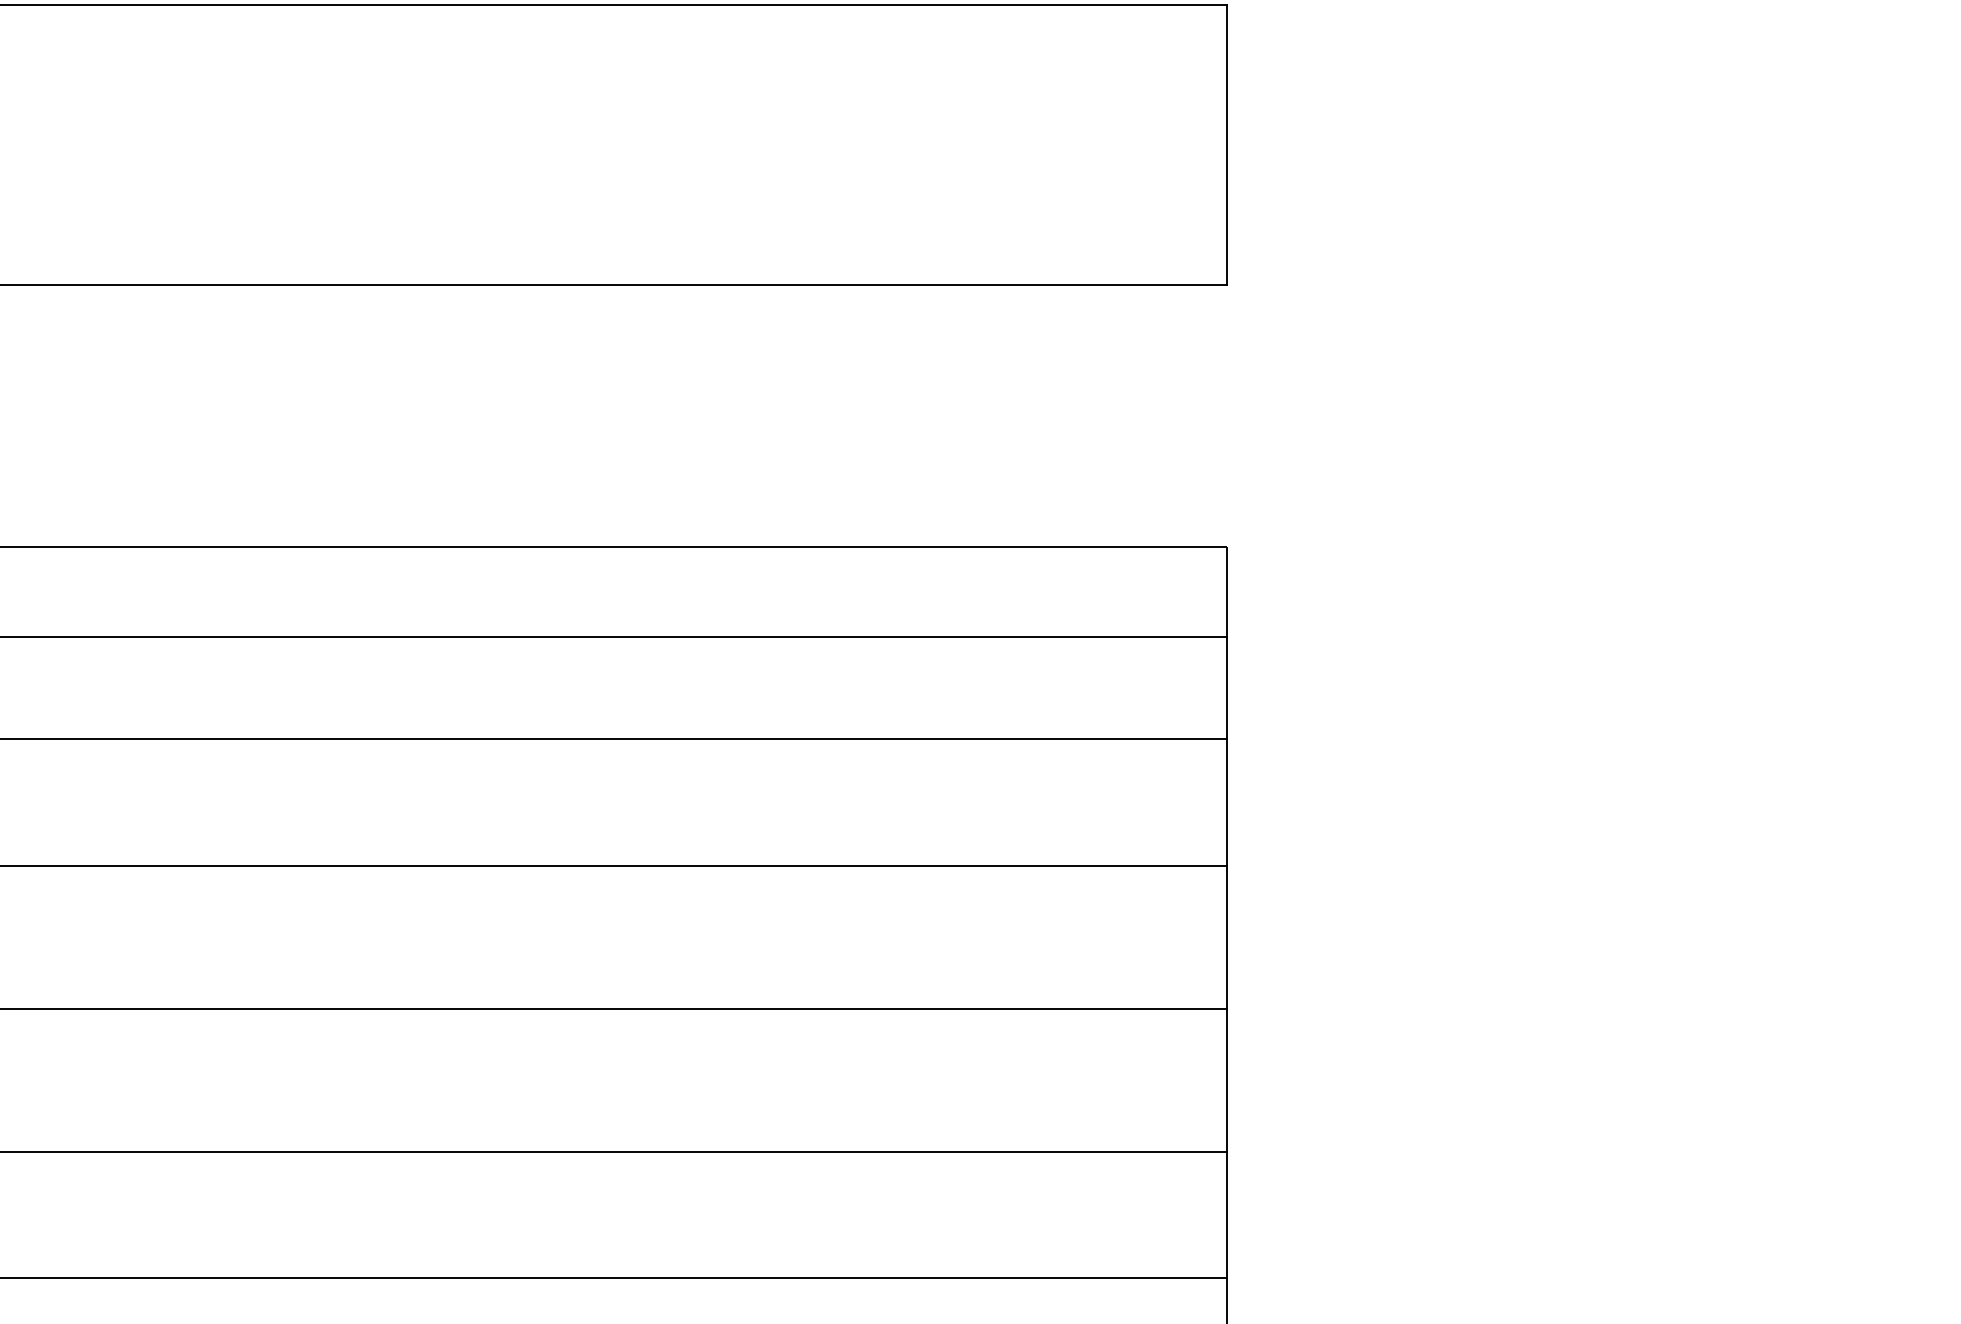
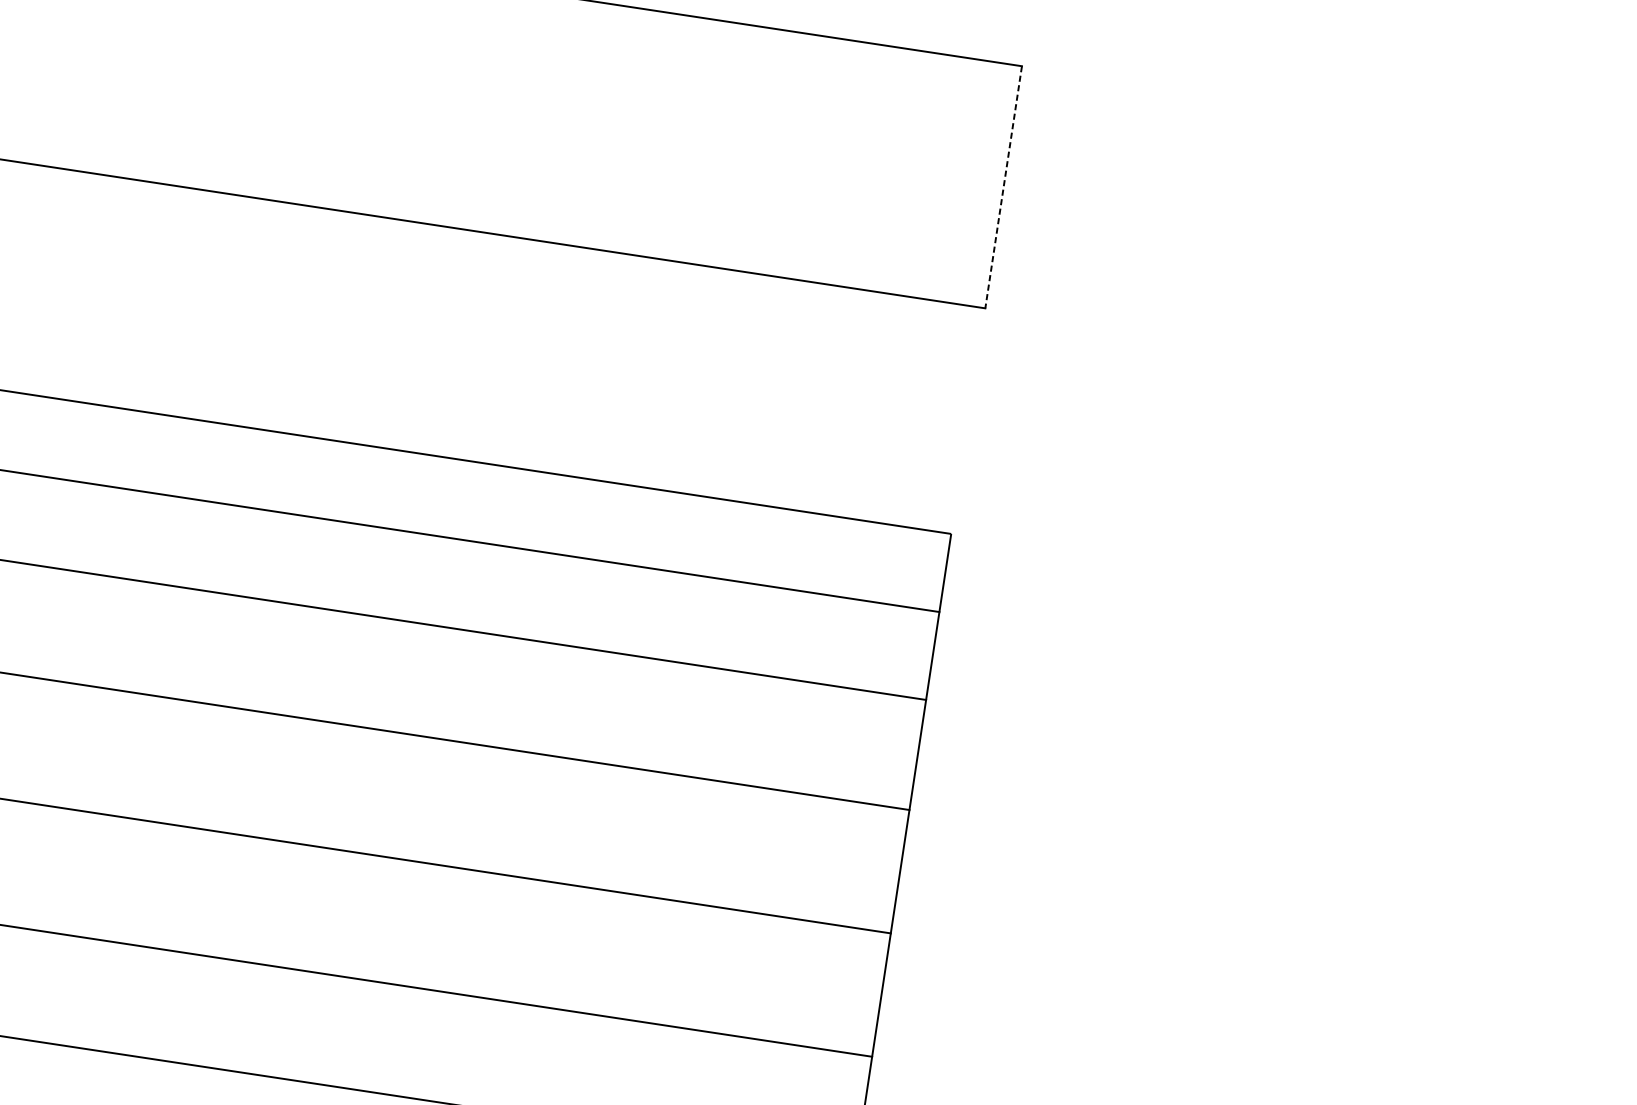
line: (1227, 145) -> (1003, 187), solid -> dashed

